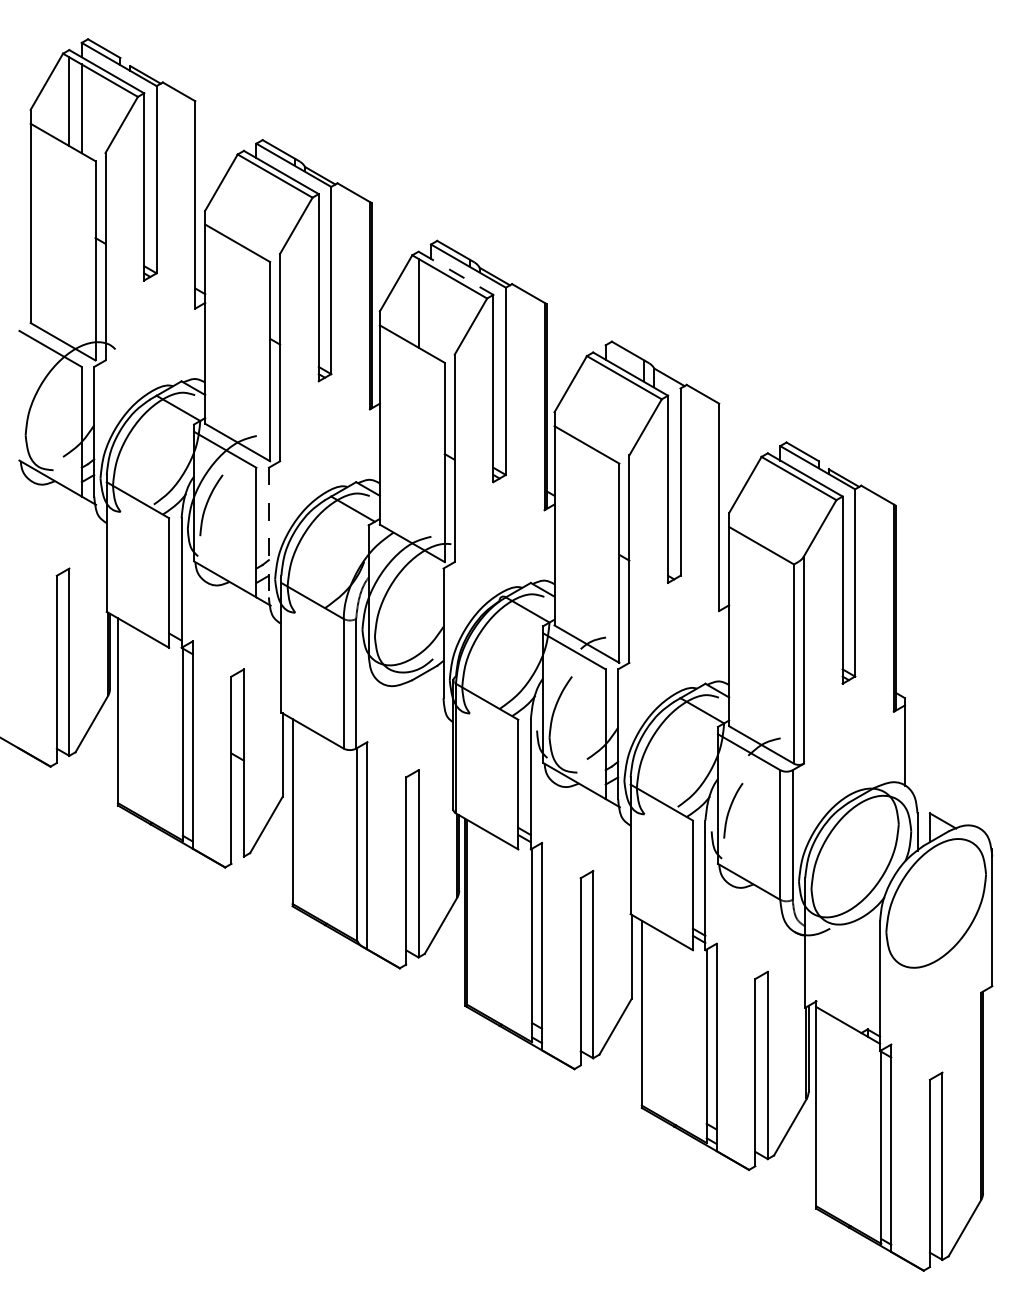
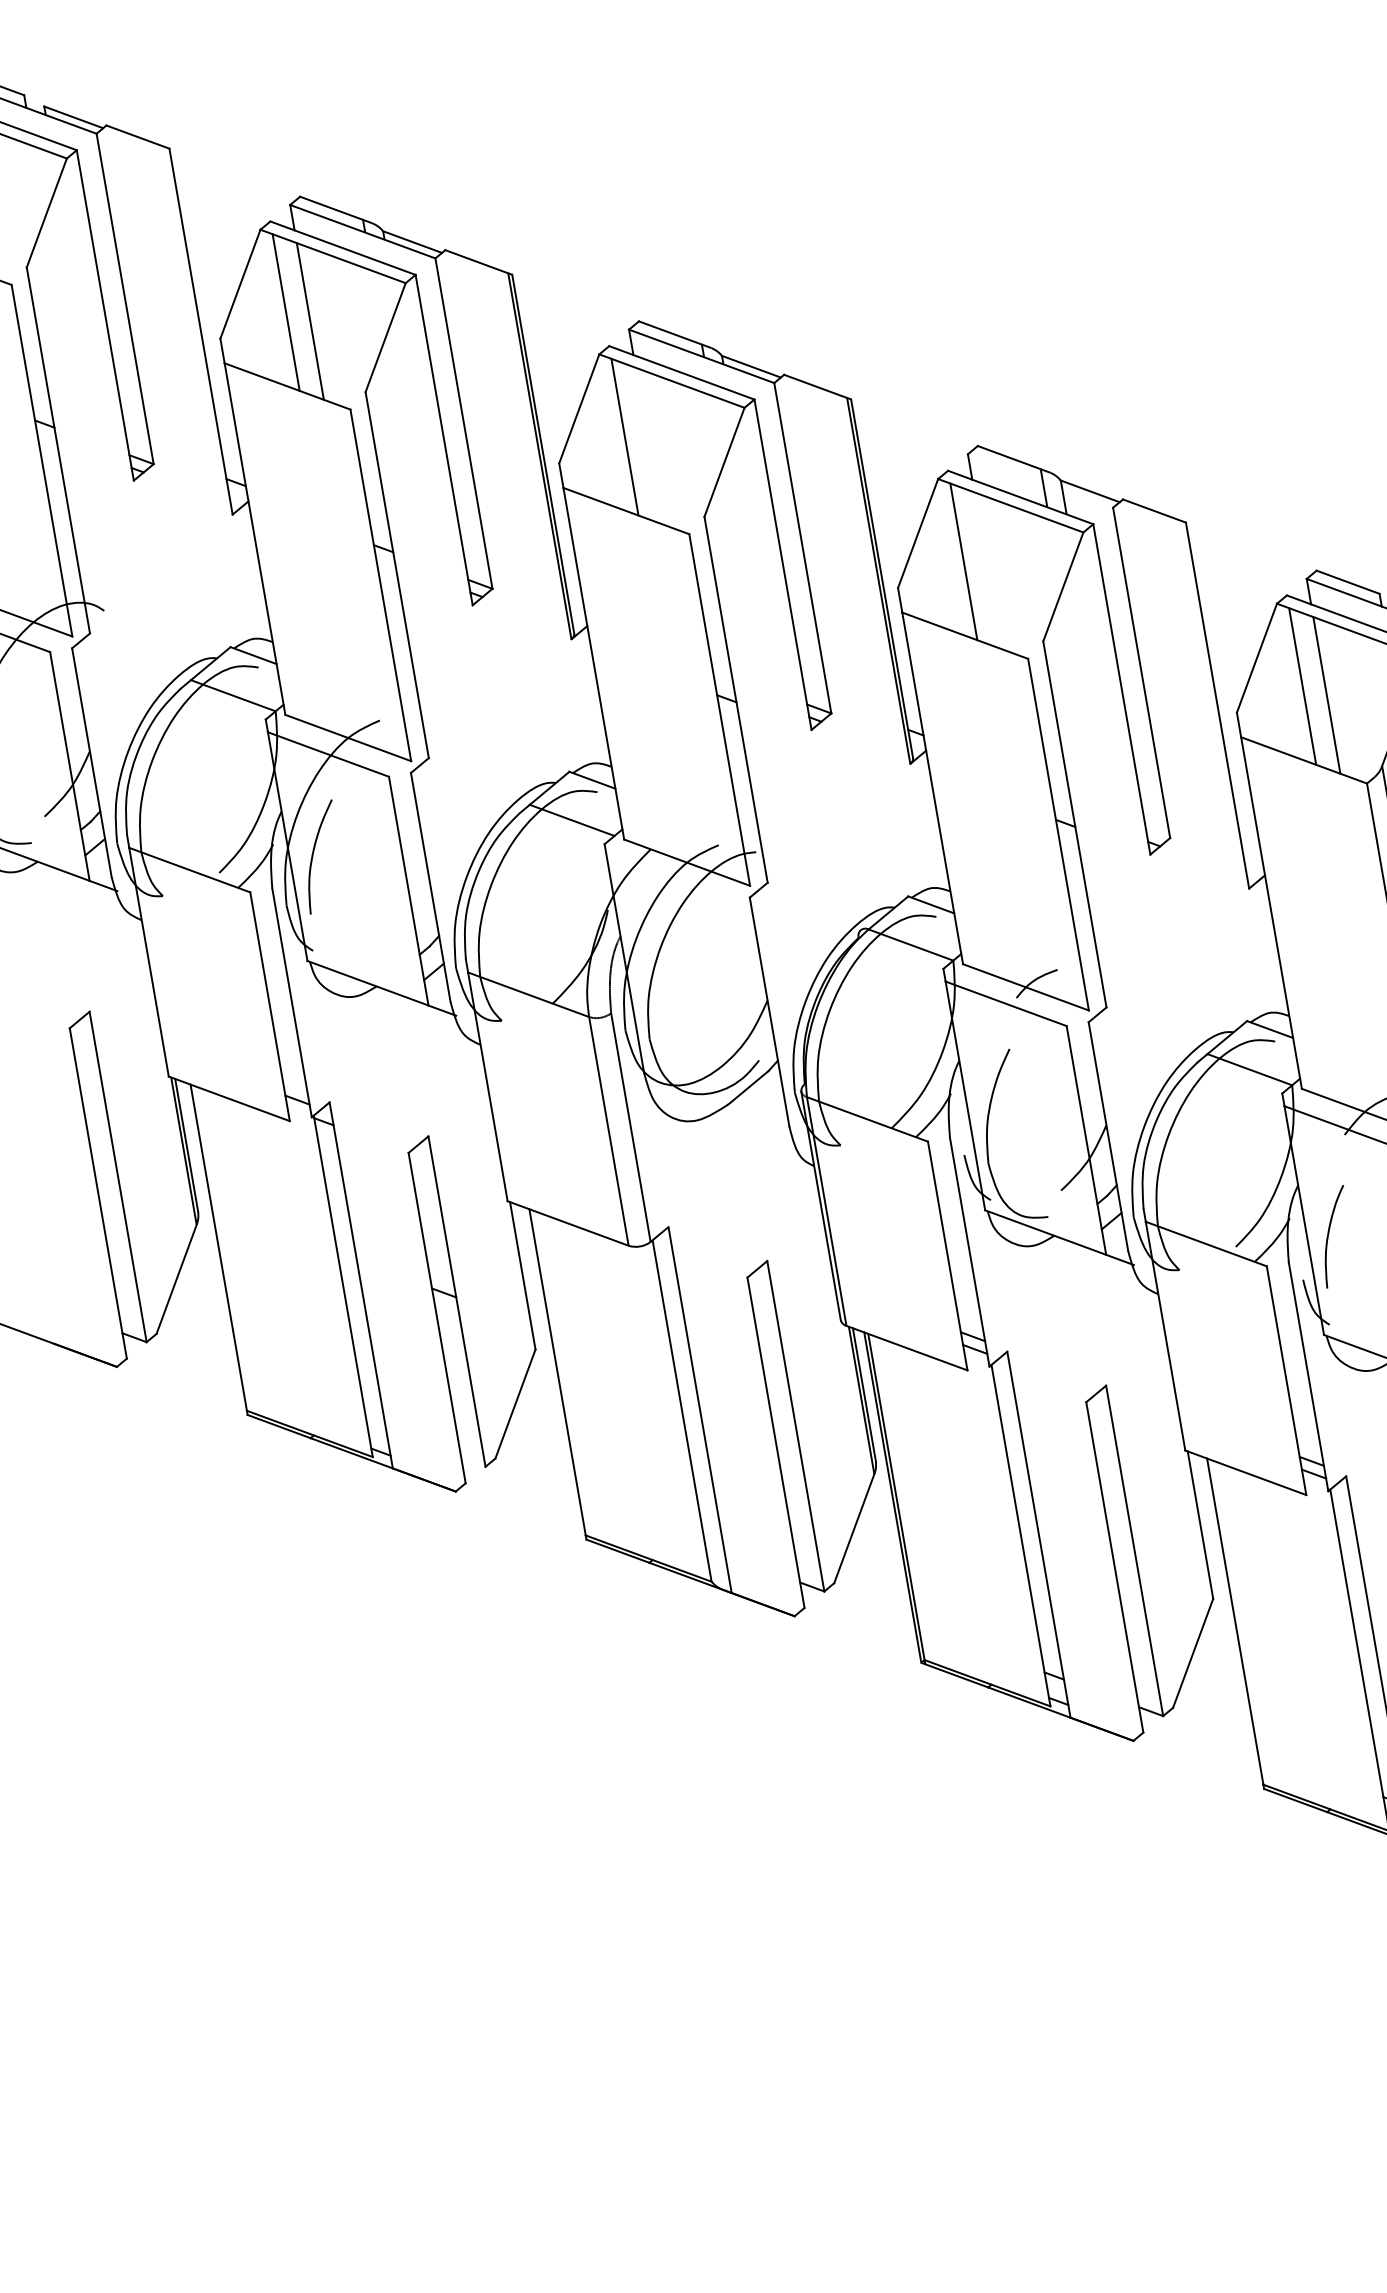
line: (243, 202) -> (285, 312), added
line: (256, 209) -> (310, 321), added
line: (456, 273) -> (682, 373), dashed -> solid
line: (593, 403) -> (964, 560), added
line: (767, 504) -> (1301, 685), added
line: (780, 511) -> (1327, 694), added
line: (268, 532) -> (430, 887), dashed -> solid

